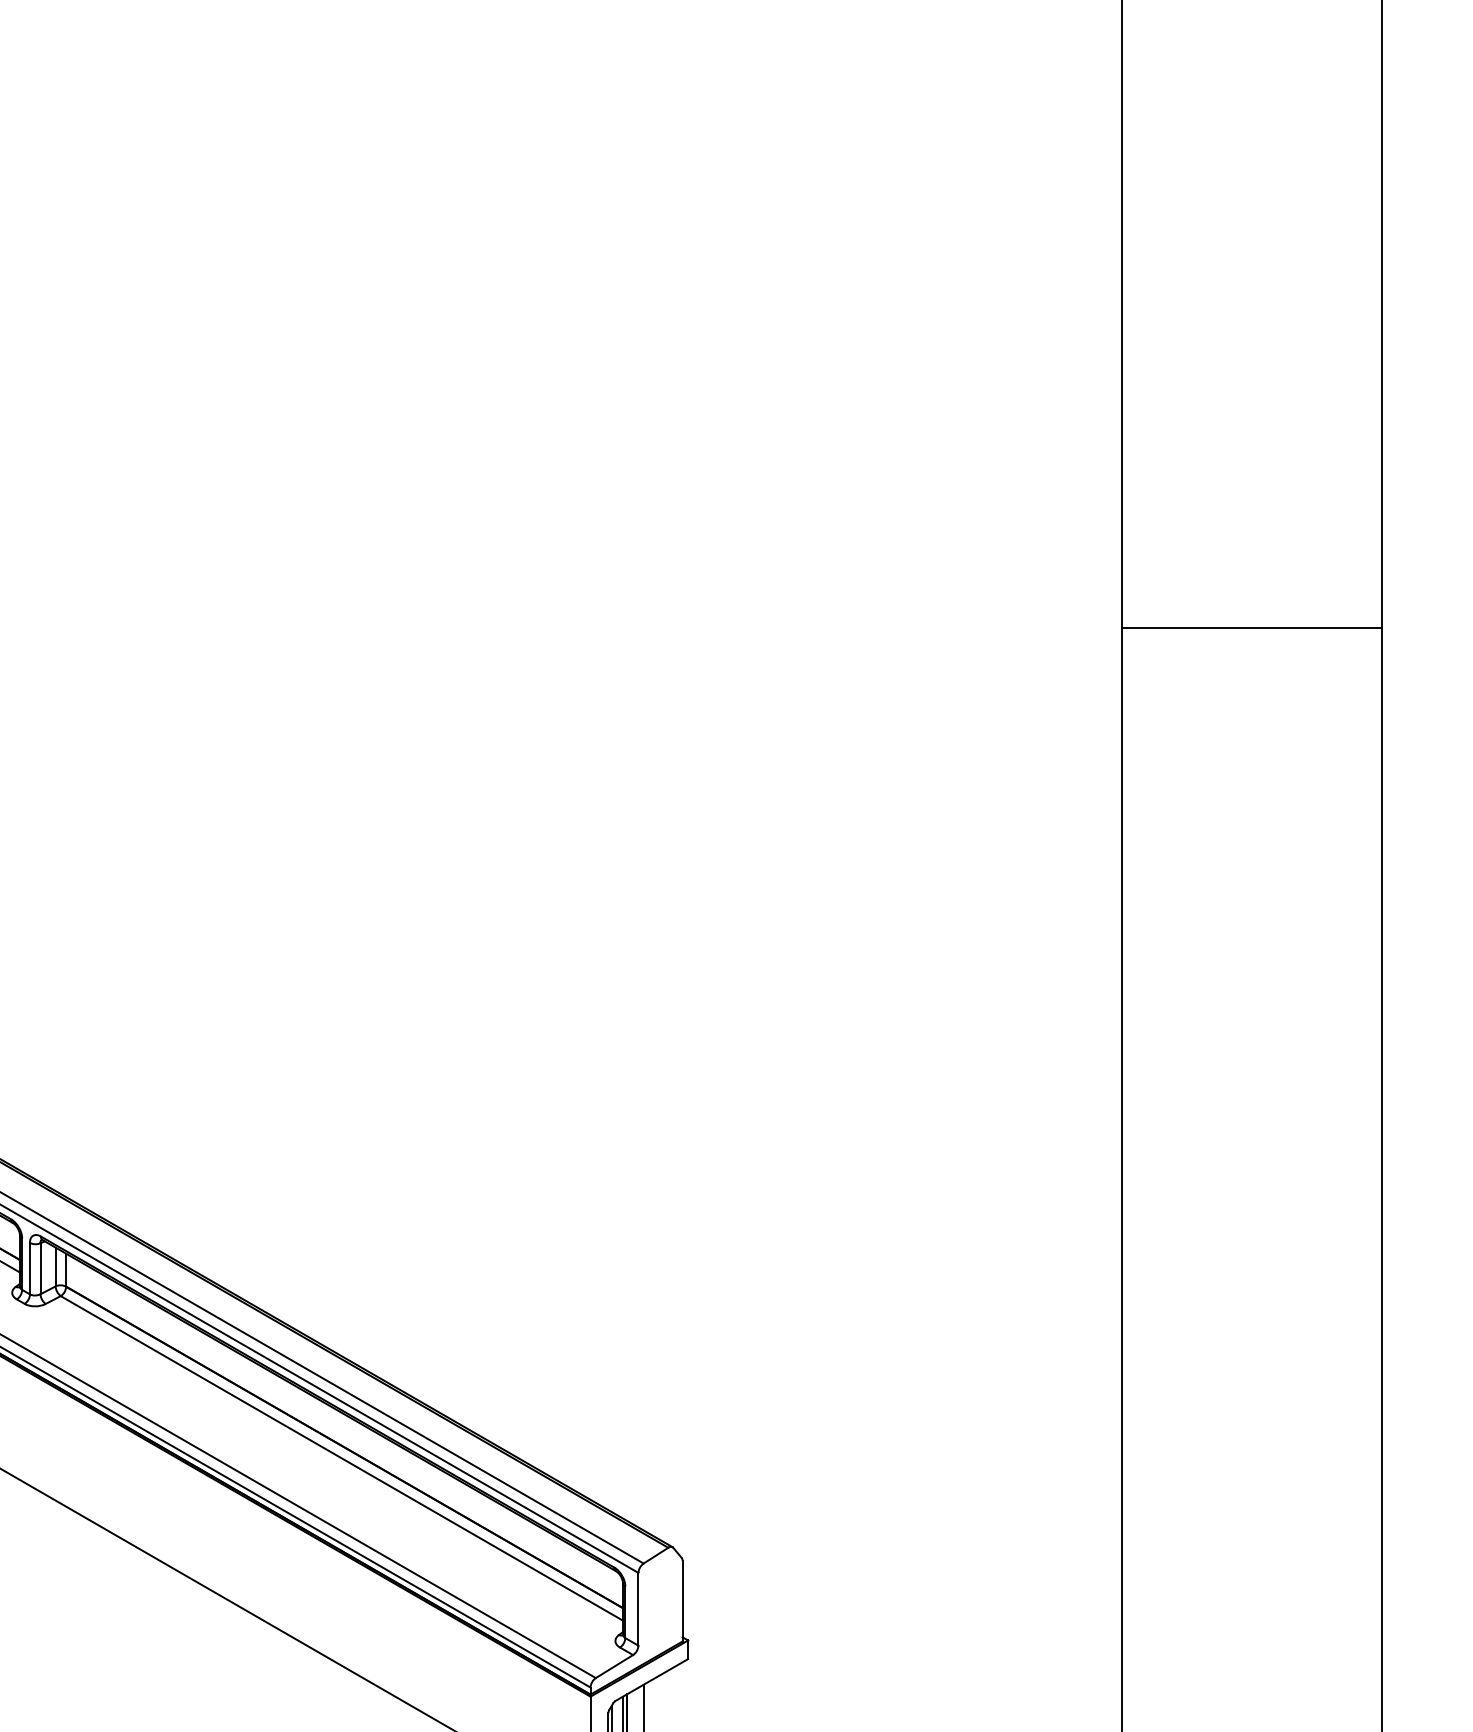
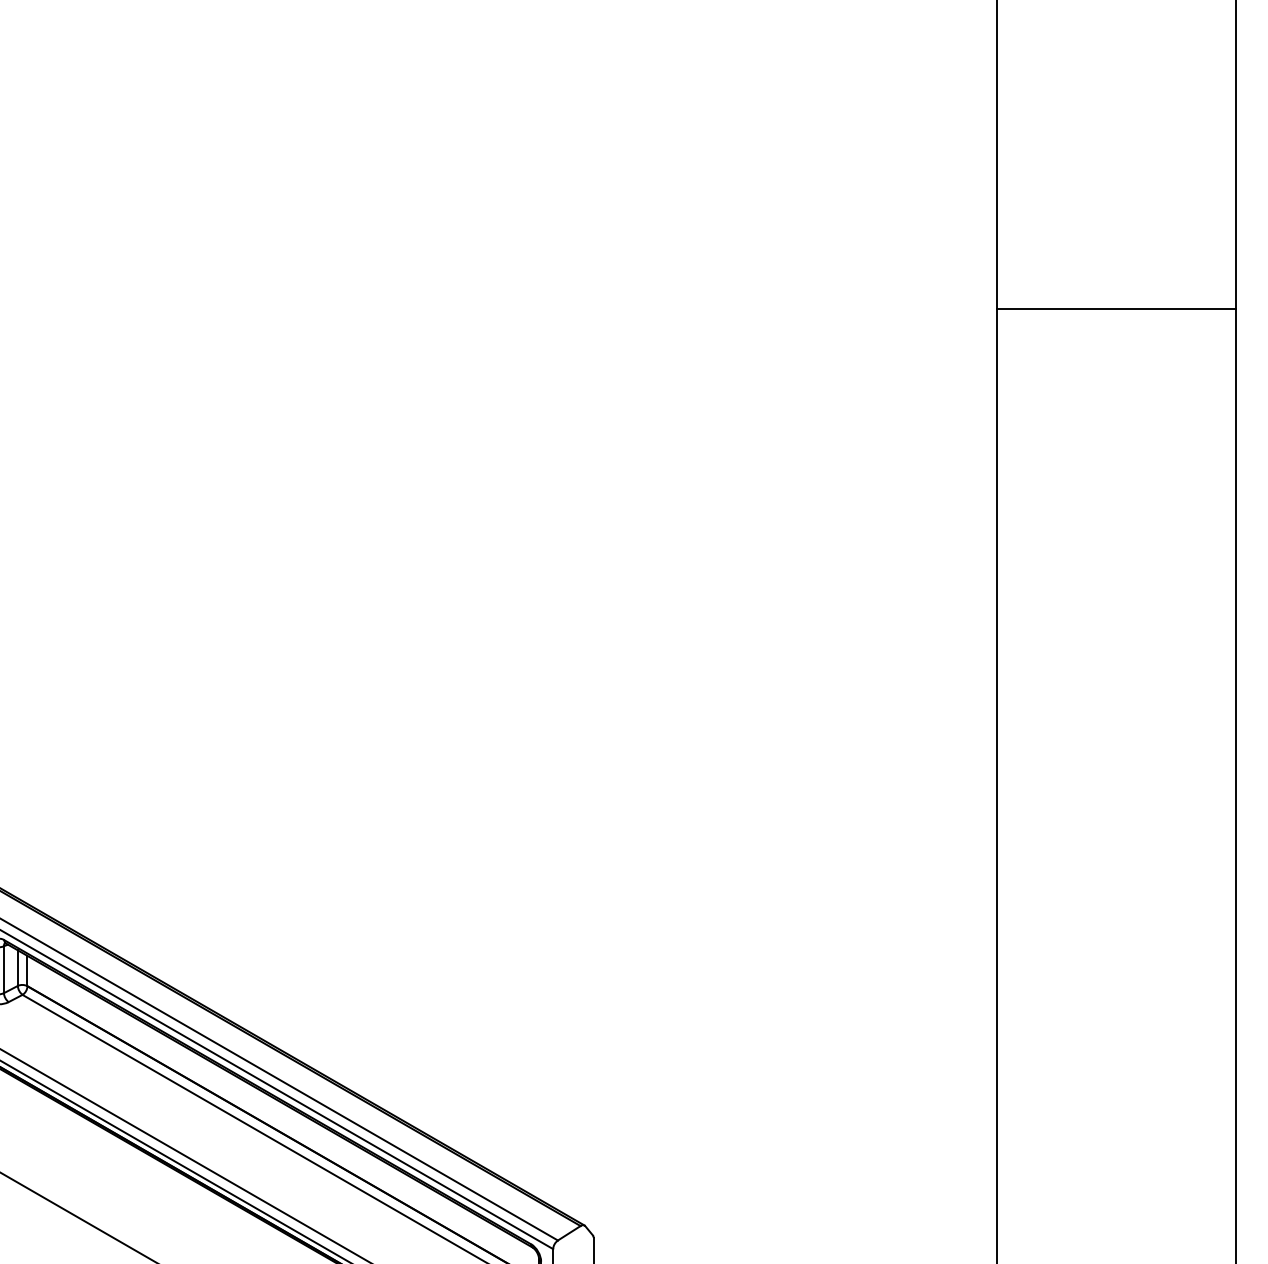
line: (1251, 627) -> (1116, 308), moved

